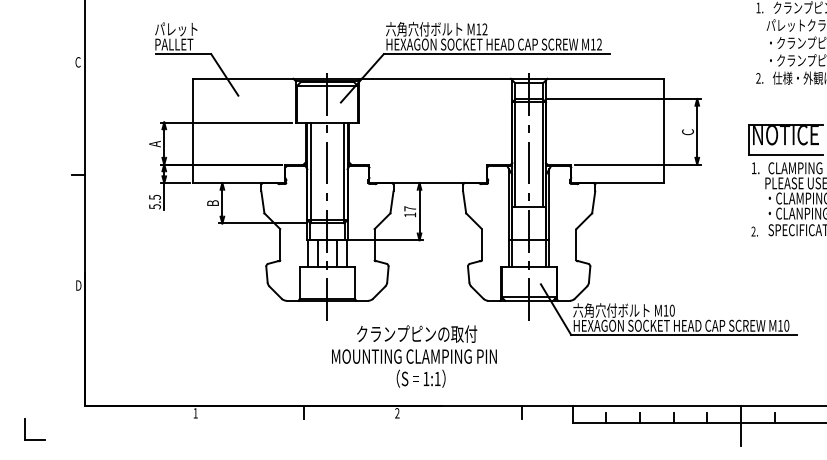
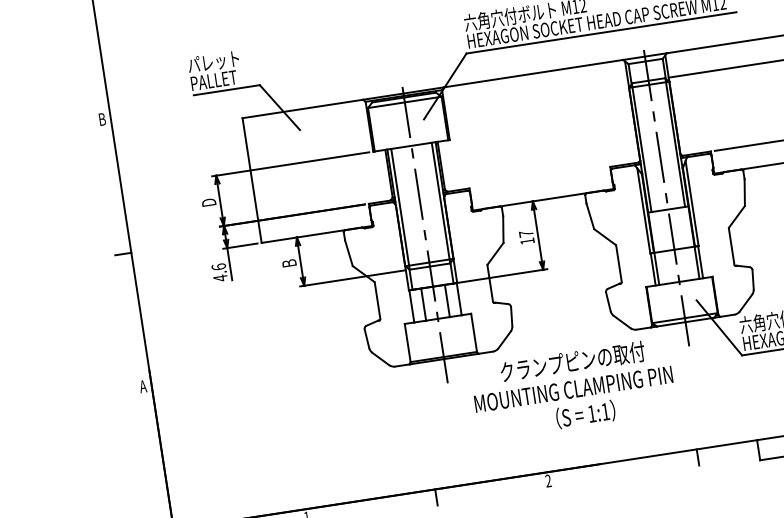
text: (77, 62) -> (101, 119), C -> B
text: (154, 143) -> (208, 202), A -> D
text: (154, 201) -> (219, 272), 5.5 -> 4.6
text: (78, 285) -> (143, 386), D -> A
text: (414, 356) -> (573, 389), moved

